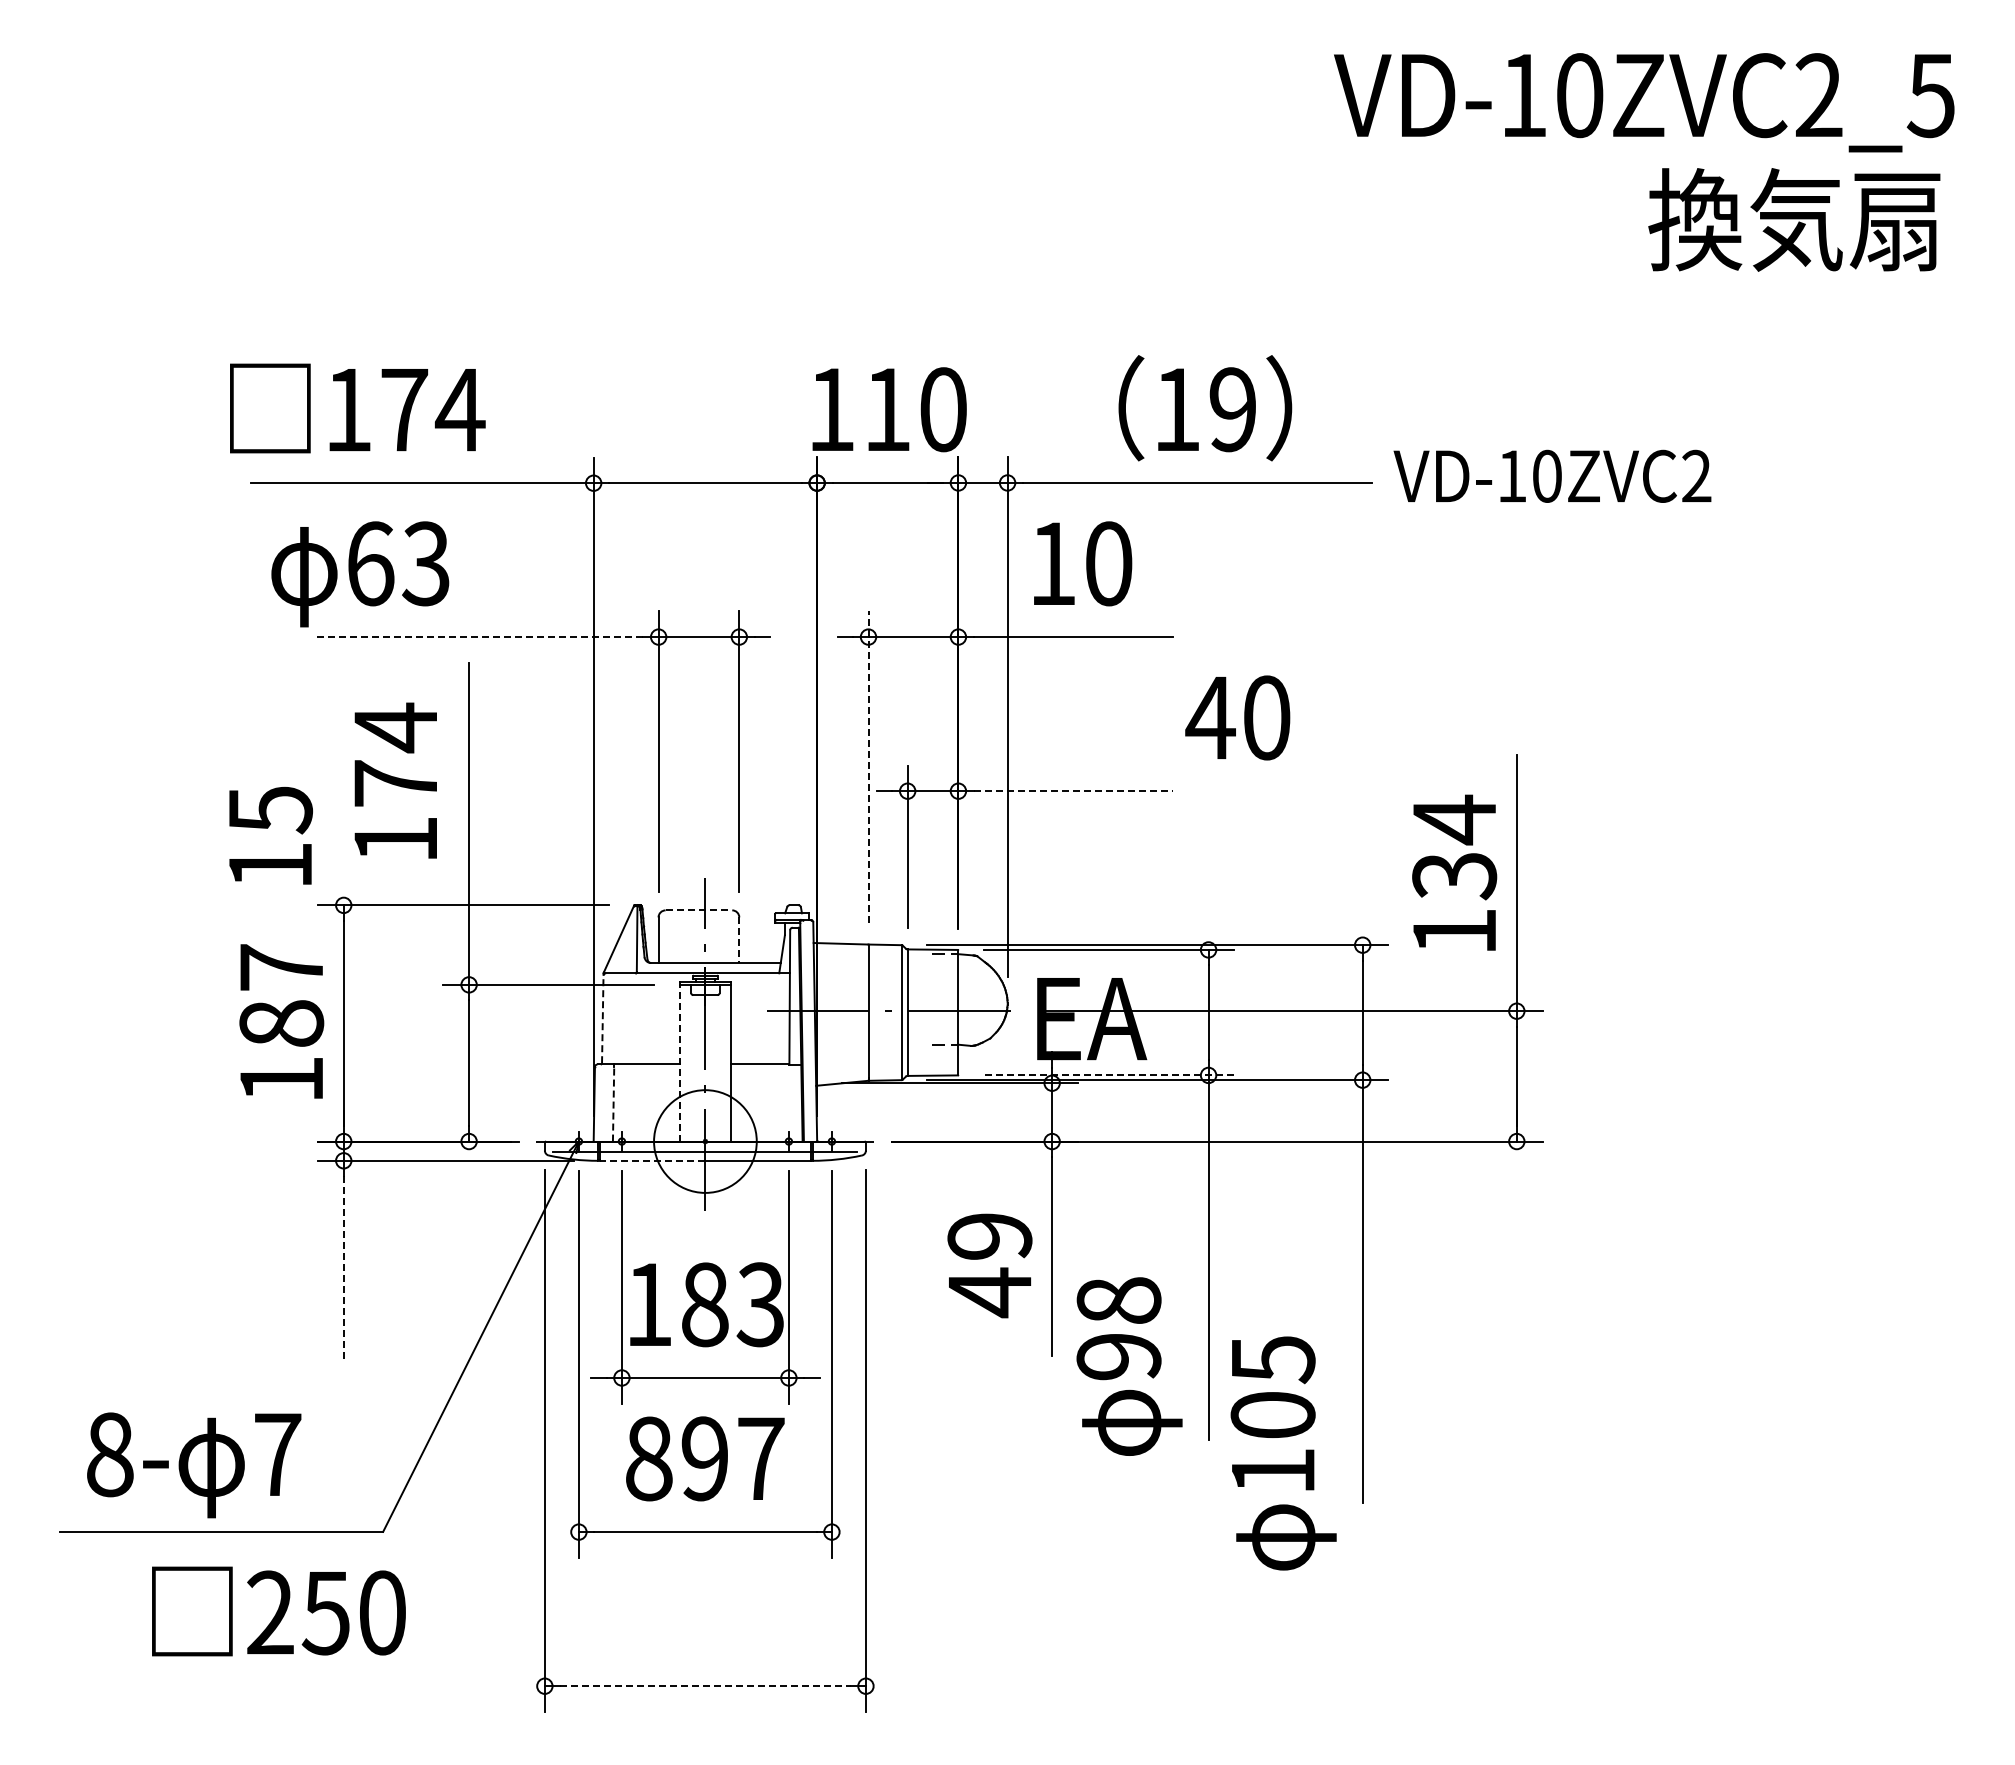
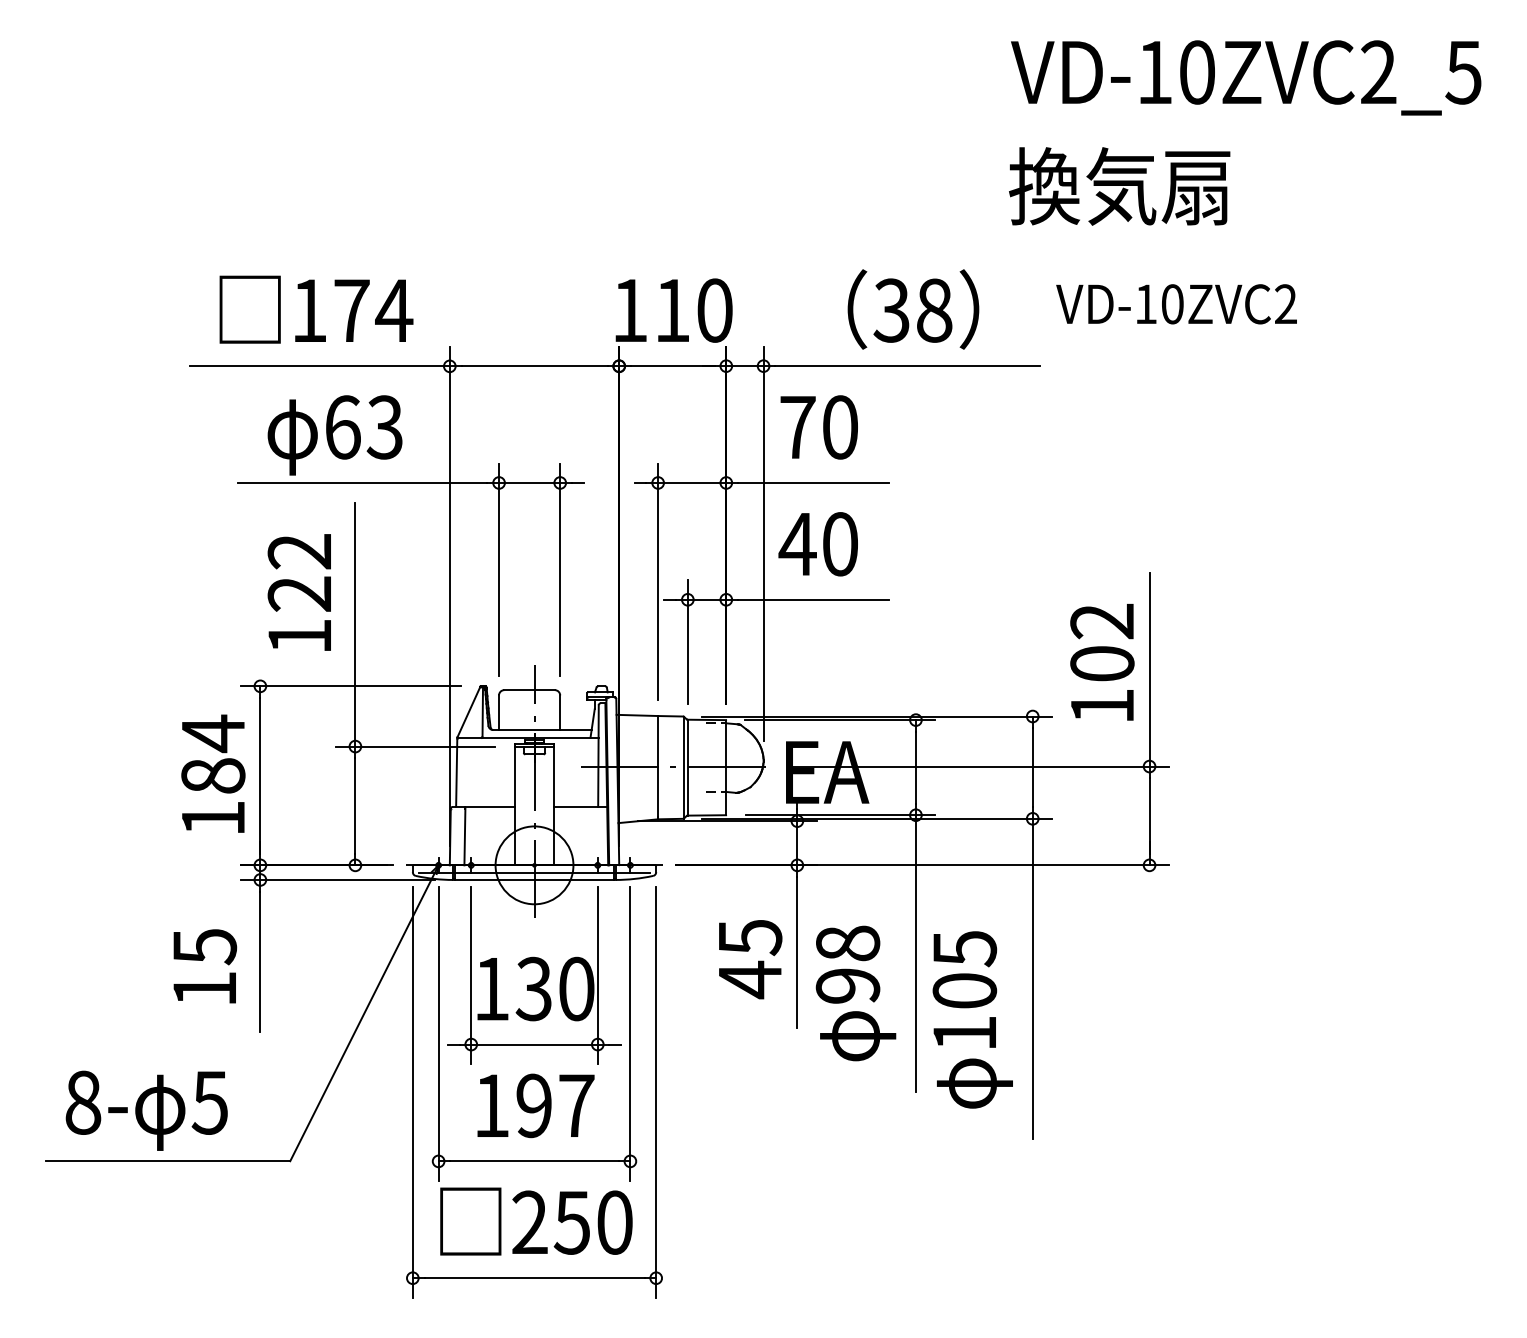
text: (1794, 219) -> (1119, 186), moved
text: (357, 408) -> (316, 309), moved
text: (1204, 409) -> (912, 310), 19 -> 38
text: (1552, 475) -> (1176, 303), moved
text: (1053, 563) -> (798, 427), 10 -> 70
text: (360, 574) -> (335, 435), moved
line: (478, 637) -> (362, 483), dashed -> solid
text: (1237, 717) -> (818, 543), moved
text: (394, 754) -> (298, 571), 174 -> 122
line: (868, 766) -> (658, 581), dashed -> solid
line: (1073, 791) -> (813, 600), dashed -> solid
text: (270, 835) -> (204, 966), moved
text: (1454, 847) -> (1102, 642), 134 -> 102
line: (699, 910) -> (530, 690), dashed -> solid
line: (739, 940) -> (560, 712), dashed -> solid
text: (281, 967) -> (213, 733), 187 -> 184
line: (602, 1018) -> (456, 772), dashed -> solid
line: (679, 1062) -> (514, 805), dashed -> solid
line: (1109, 1075) -> (840, 815), dashed -> solid
line: (613, 1103) -> (464, 836), dashed -> solid
line: (652, 1160) -> (494, 879), dashed -> solid
text: (989, 1237) -> (749, 938), 49 -> 45
line: (343, 1268) -> (260, 961), dashed -> solid
text: (732, 1304) -> (555, 988), 183 -> 130
text: (1129, 1366) -> (855, 993), moved
text: (1283, 1453) -> (972, 1019), moved
text: (277, 1455) -> (210, 1103), 7 -> 5
text: (649, 1458) -> (492, 1105), 897 -> 197
text: (278, 1611) -> (536, 1221), moved
line: (705, 1686) -> (534, 1278), dashed -> solid

